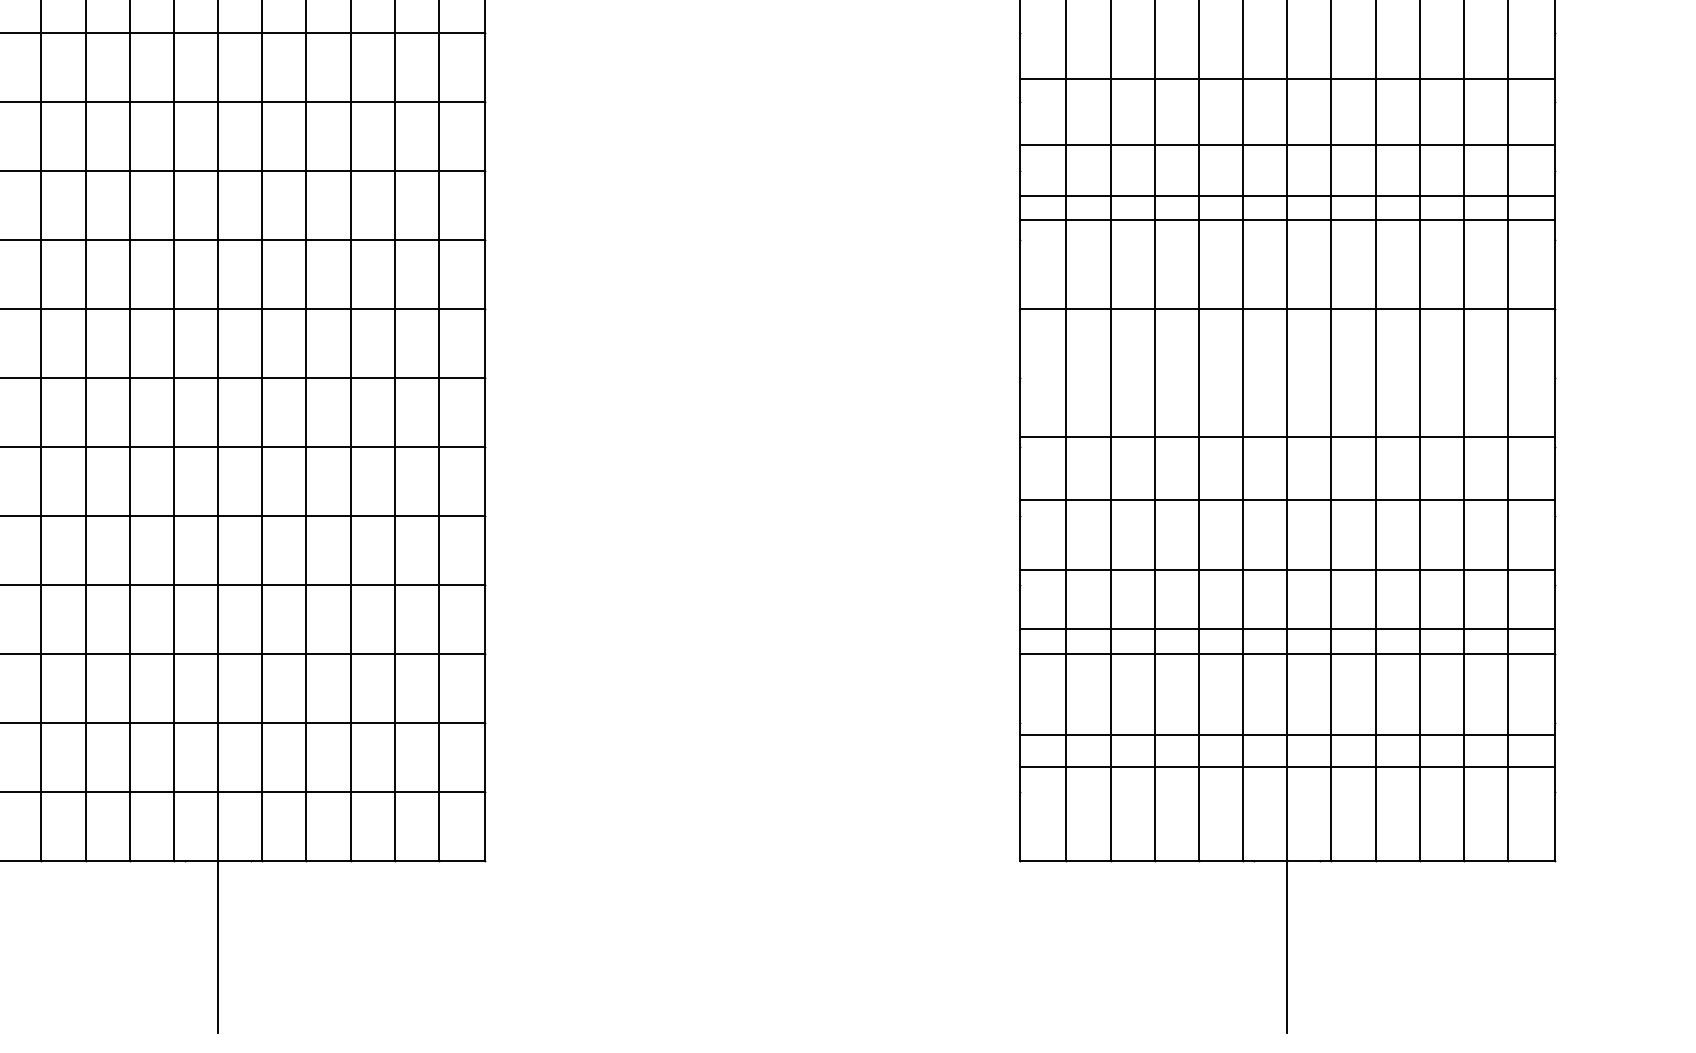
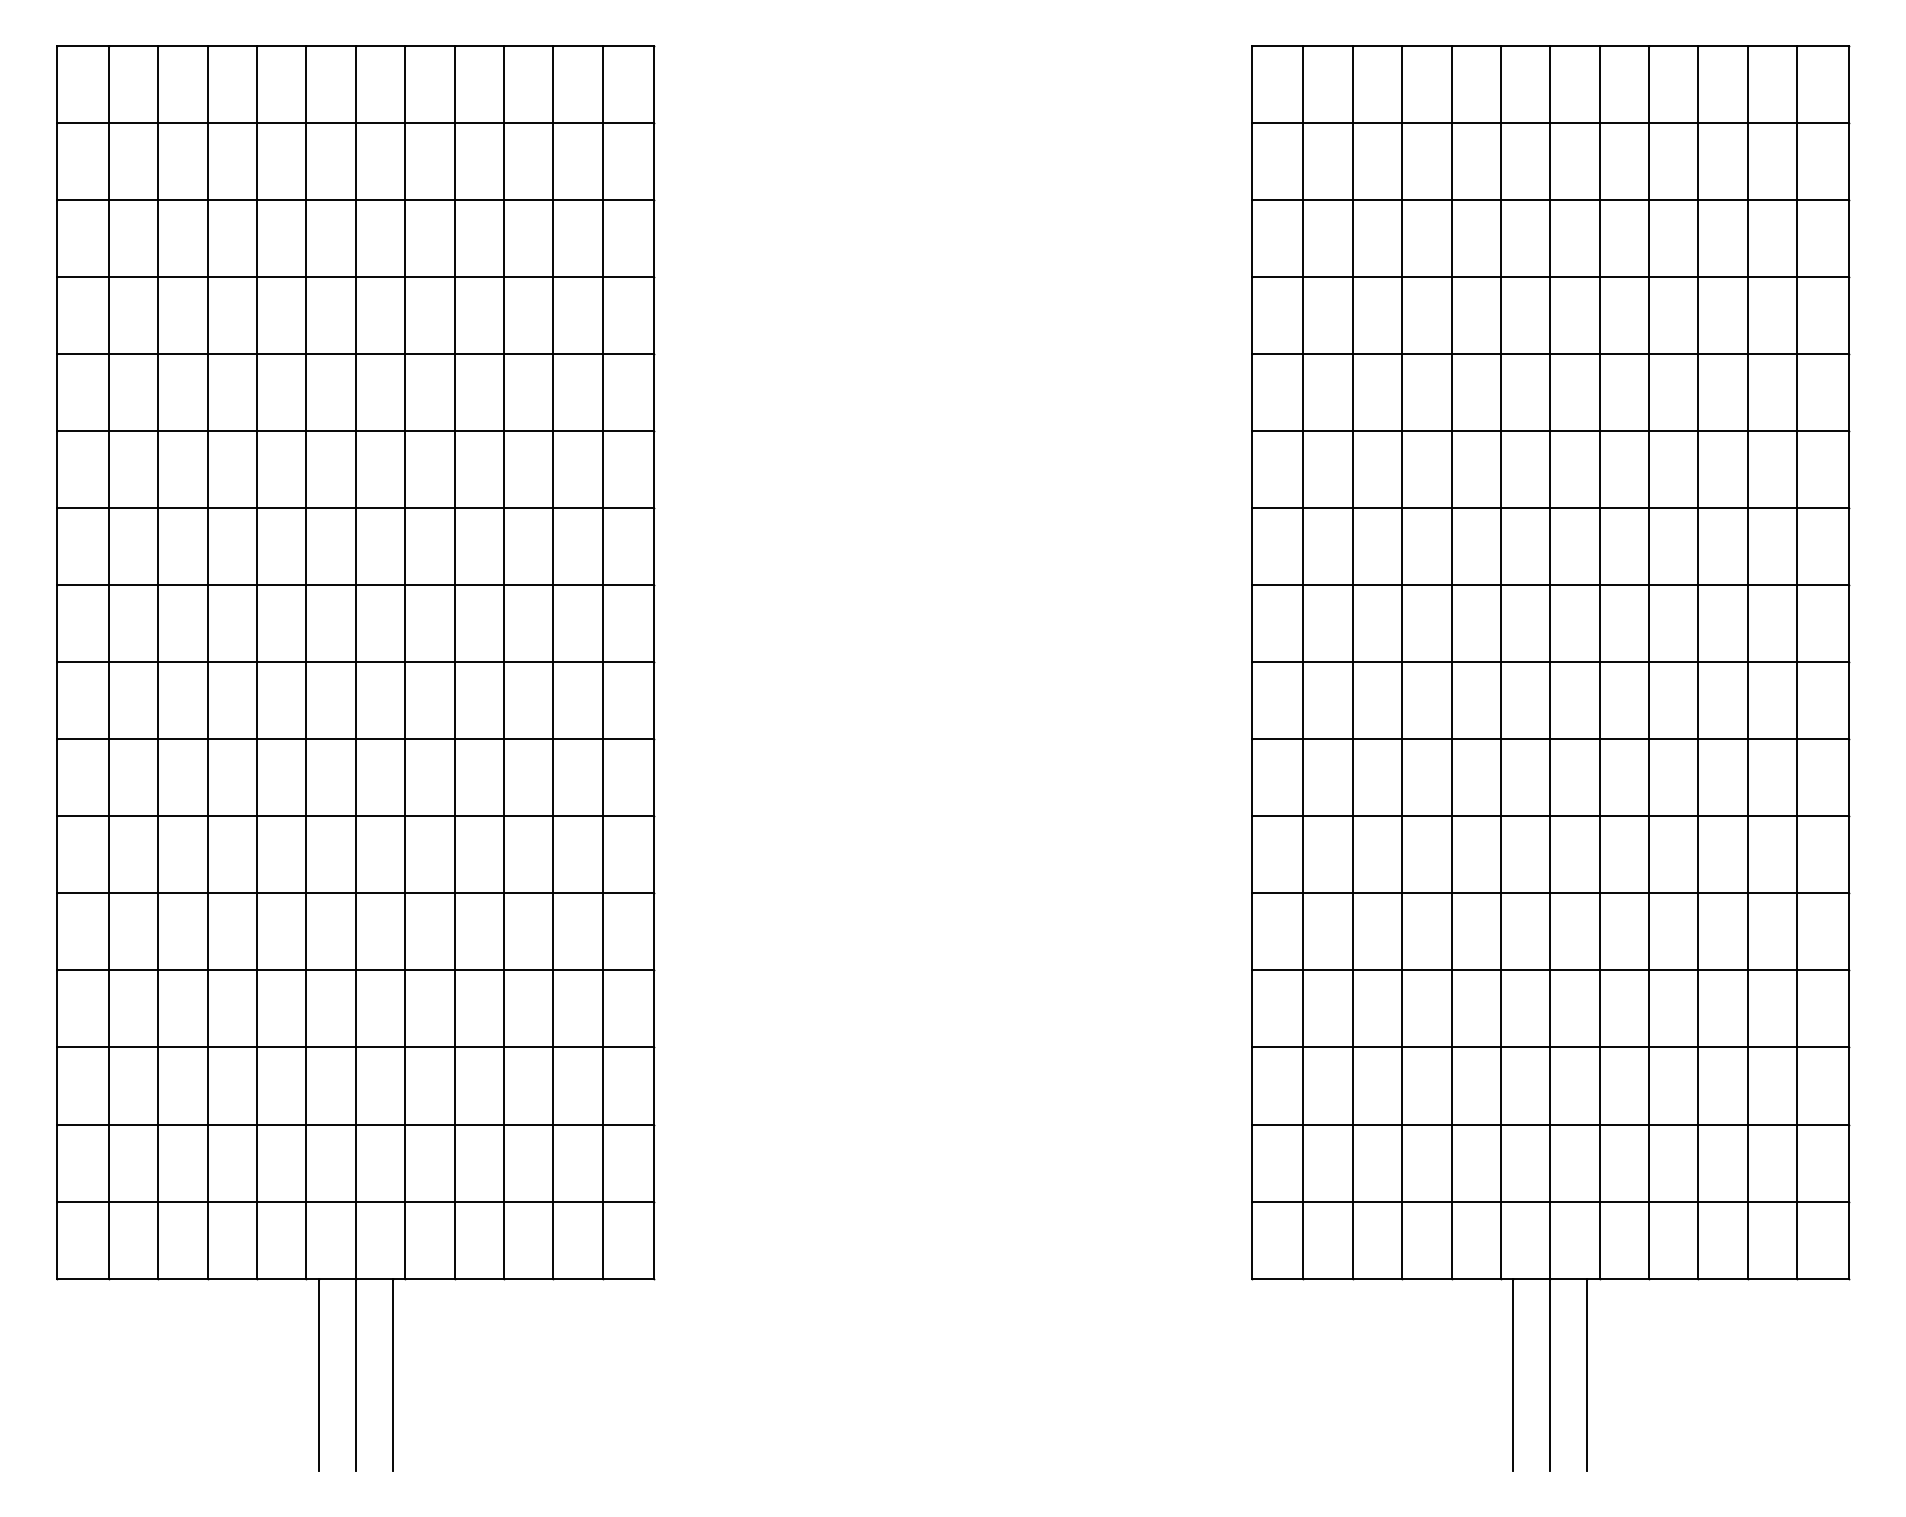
line: (1286, 78) -> (1549, 353), moved
line: (1286, 144) -> (1549, 430), moved
line: (1286, 196) -> (1549, 585), moved
line: (1286, 220) -> (1549, 508), moved
line: (1286, 437) -> (1549, 739), moved
line: (1286, 500) -> (1549, 816), moved
line: (1286, 569) -> (1549, 893), moved
line: (1286, 629) -> (1549, 970), moved
line: (1286, 734) -> (1549, 1201), moved
line: (1286, 766) -> (1549, 1124), moved
line: (184, 946) -> (318, 1374), added
line: (250, 946) -> (392, 1374), added
line: (1254, 946) -> (1513, 1374), added
line: (1320, 946) -> (1587, 1374), added

